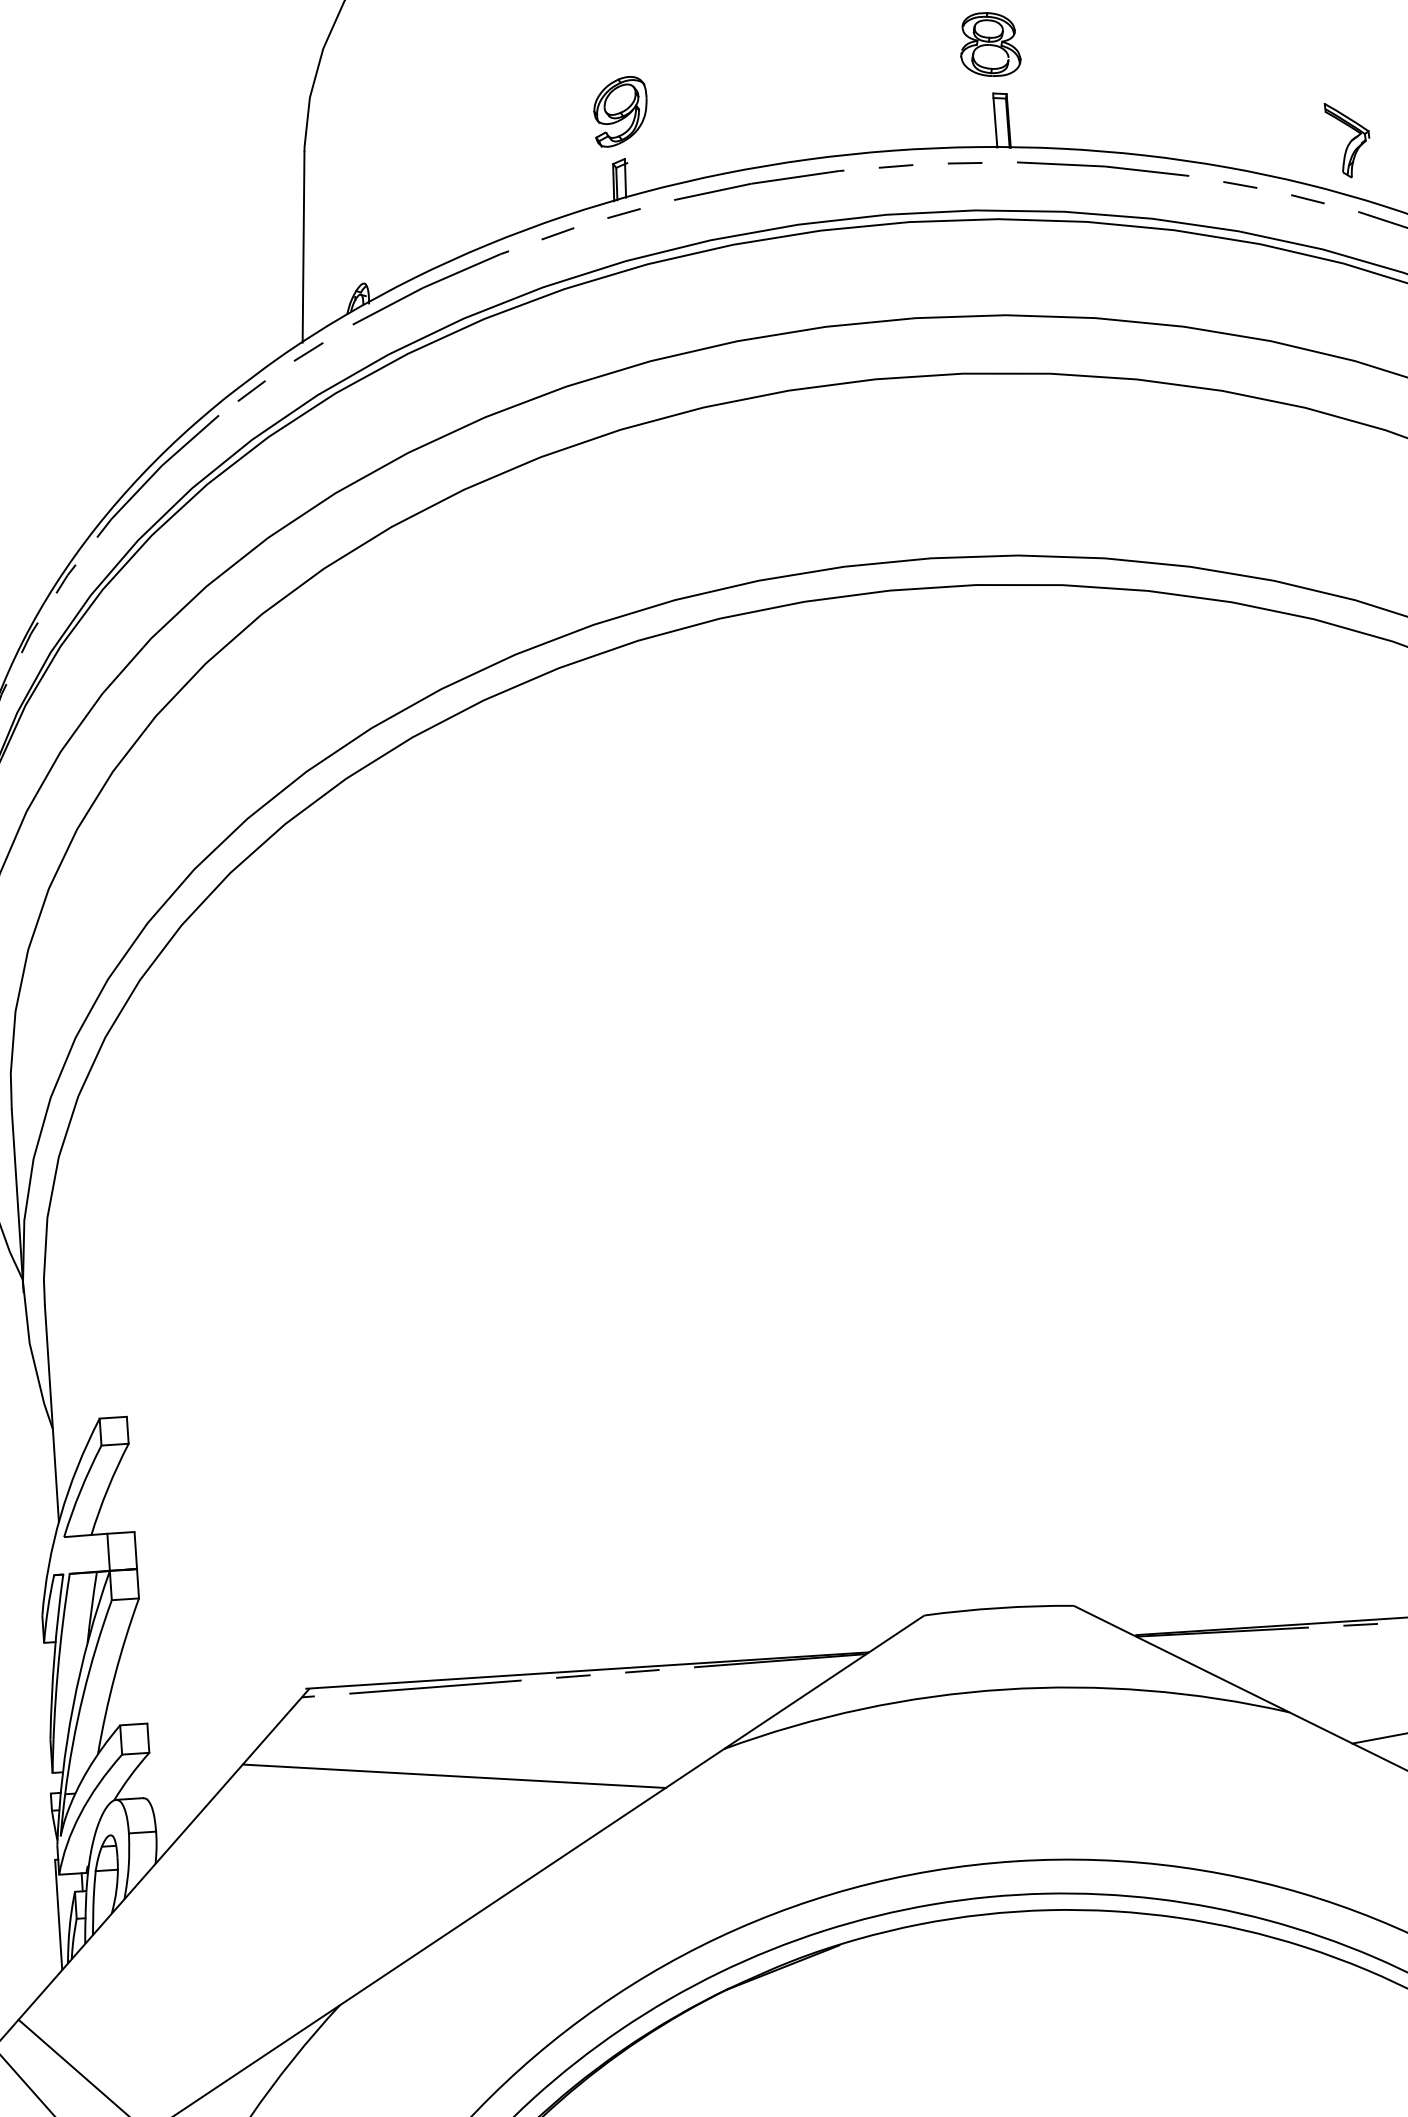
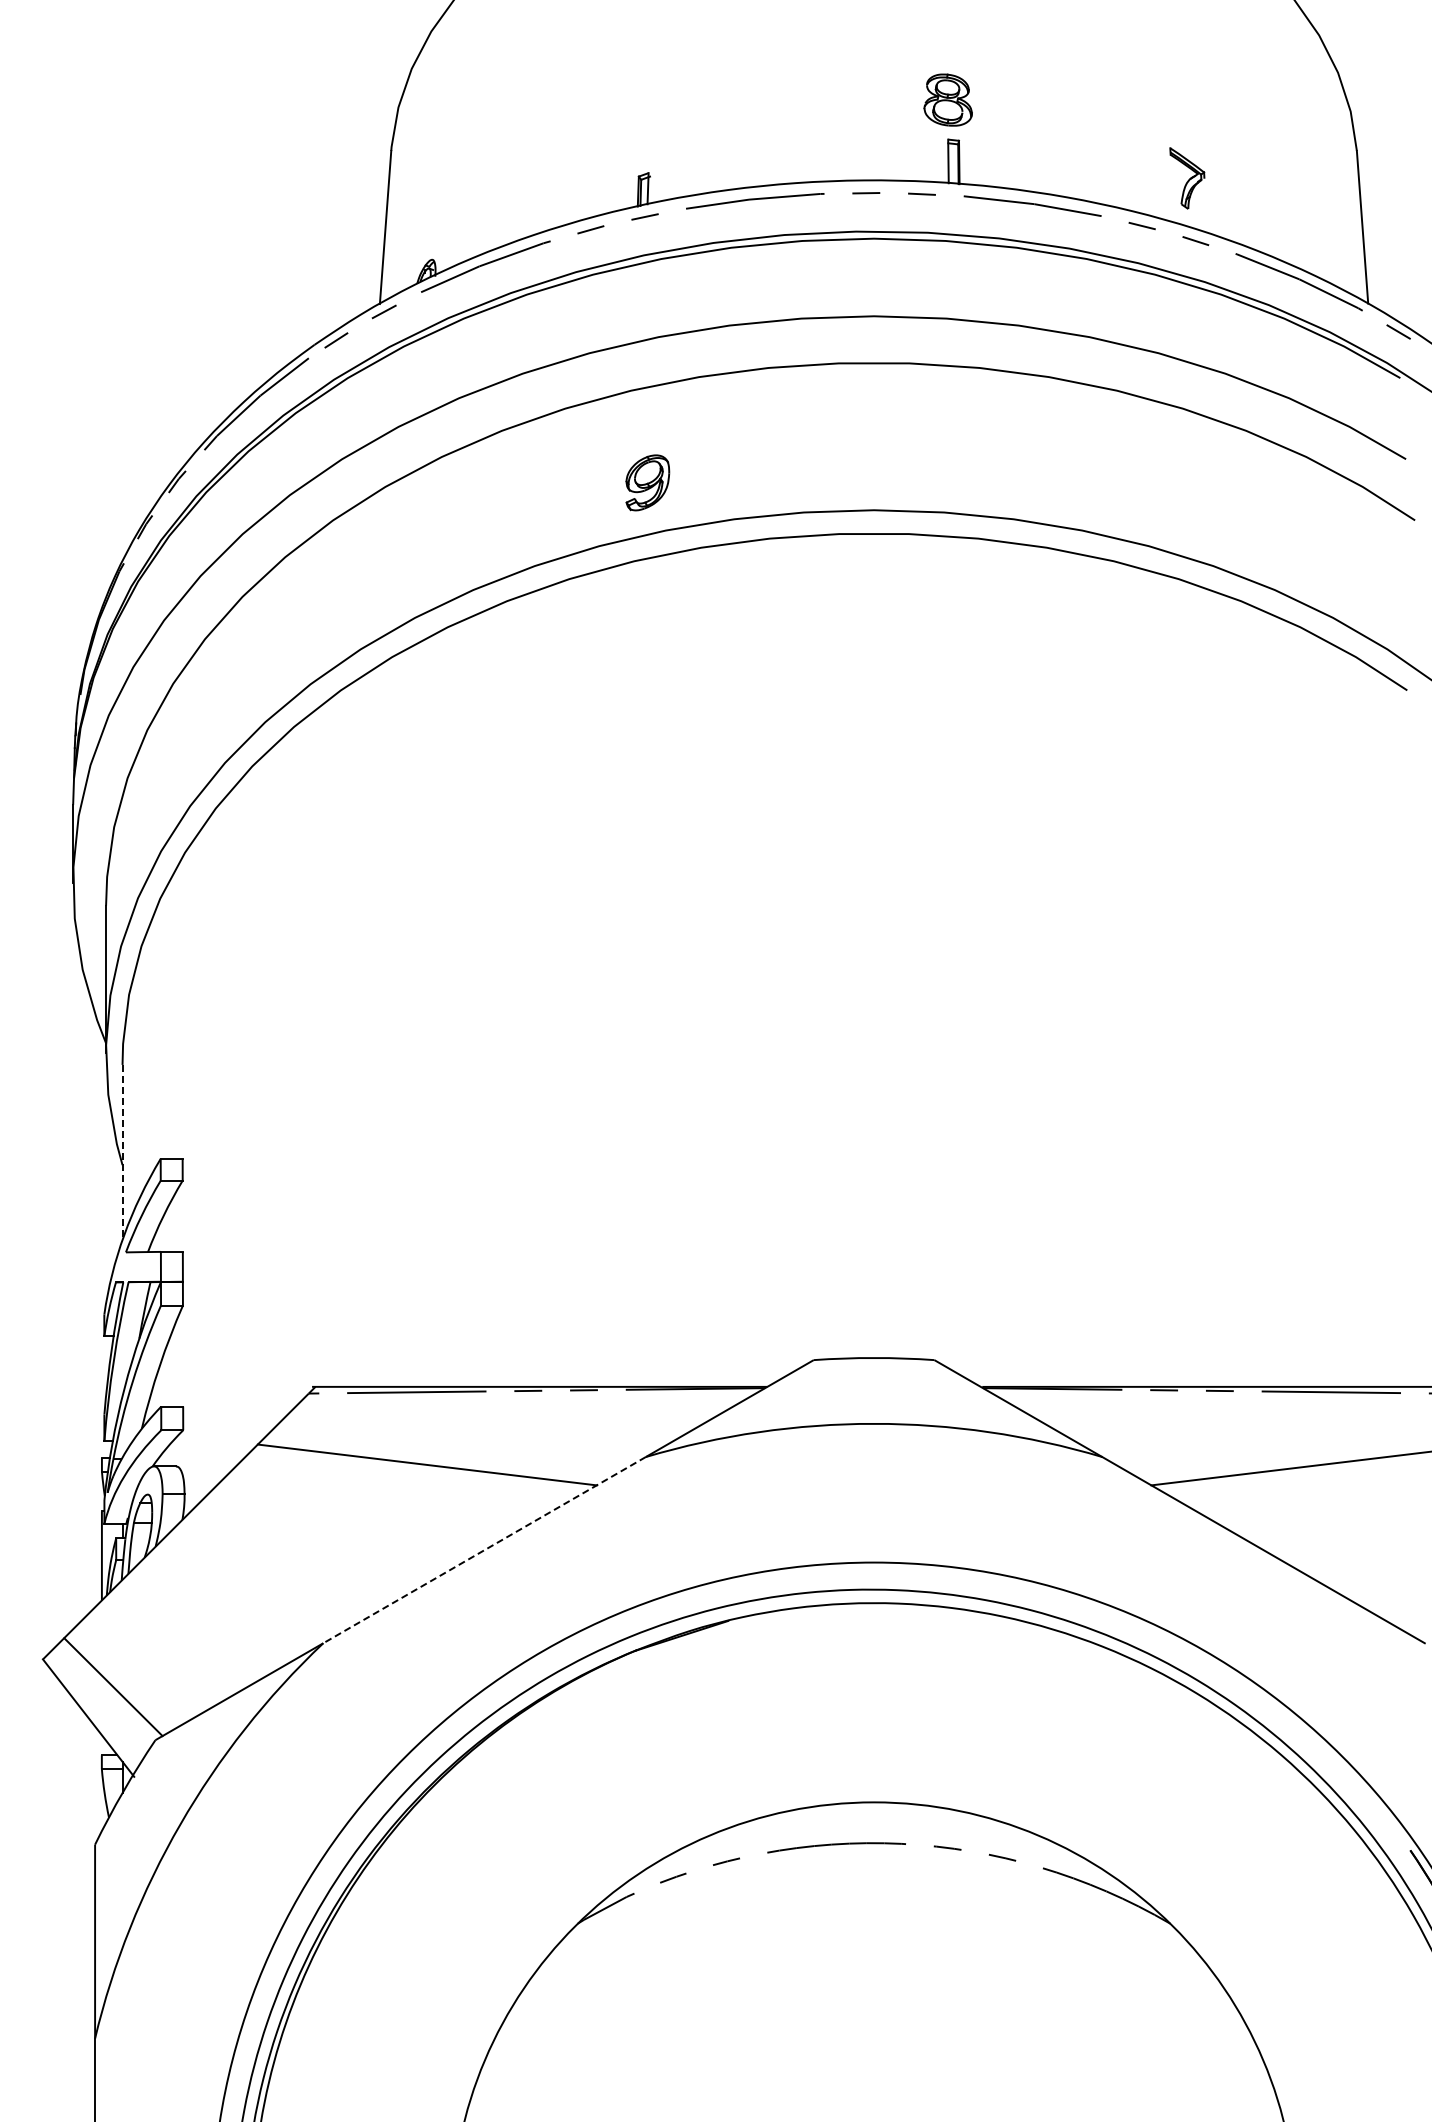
part: (620, 111) -> (647, 482), moved
part: (1348, 139) -> (1187, 178), moved
line: (51, 1413) -> (122, 1152), solid -> dashed
line: (531, 1877) -> (484, 1550), solid -> dashed

